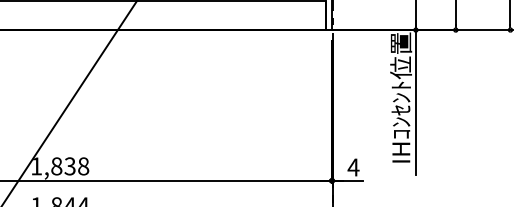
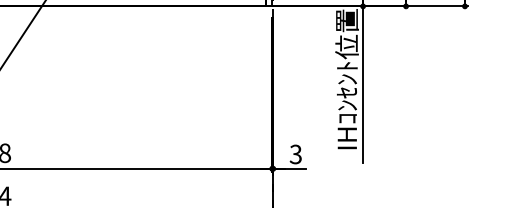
text: (353, 167) -> (295, 154), 4 -> 3

